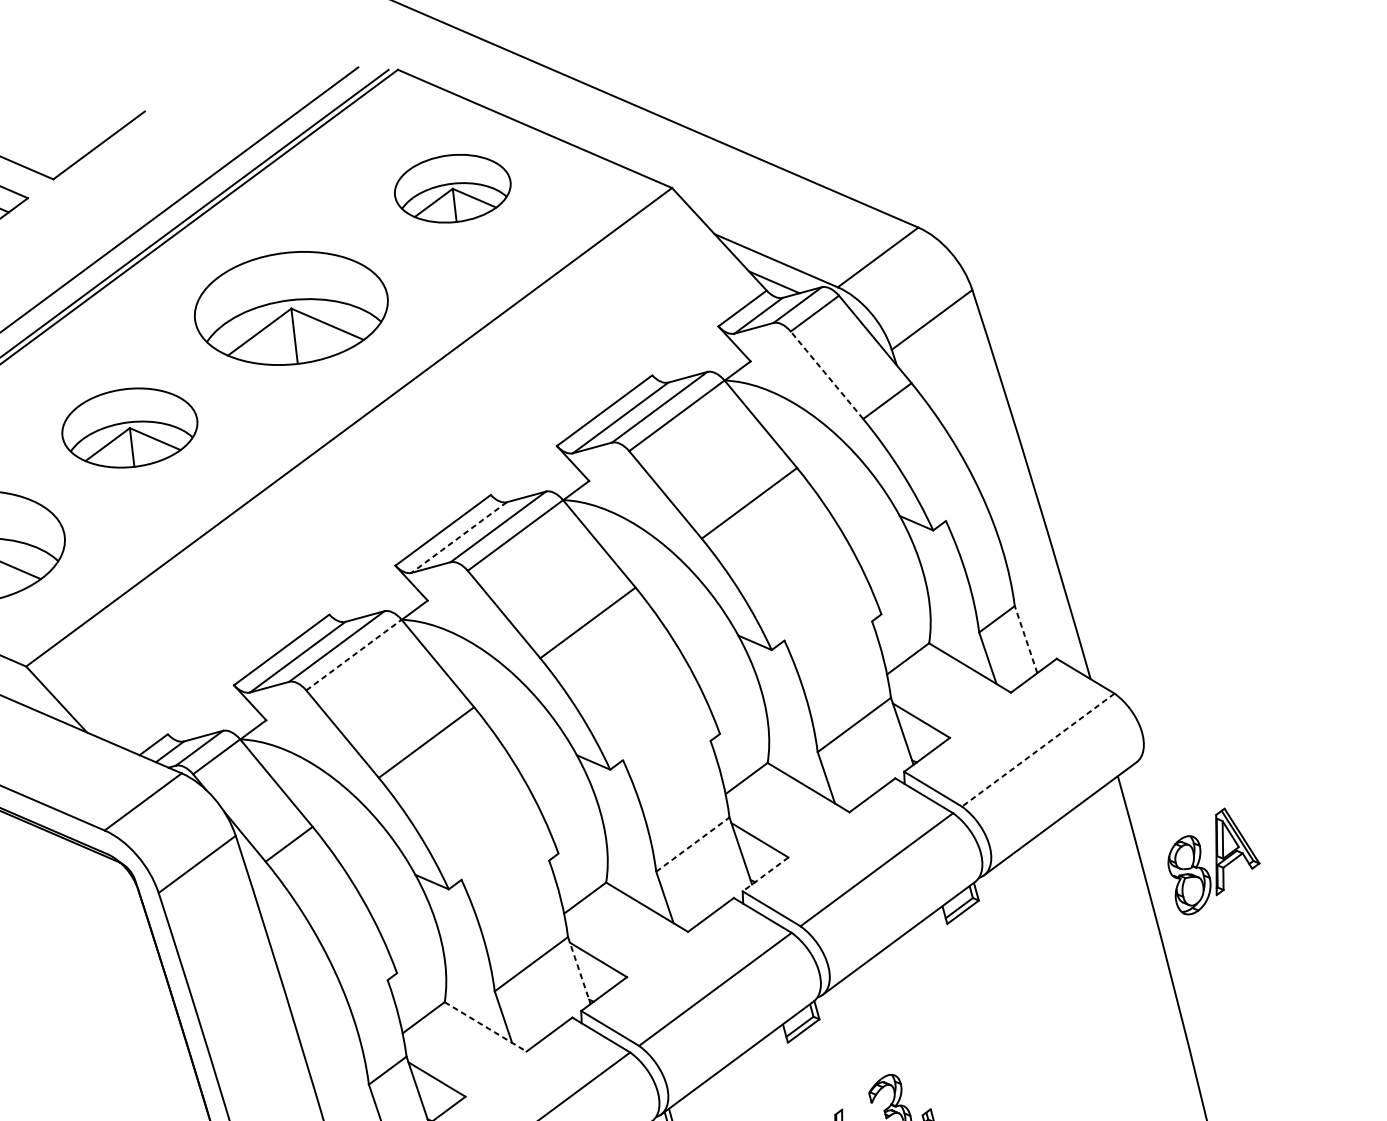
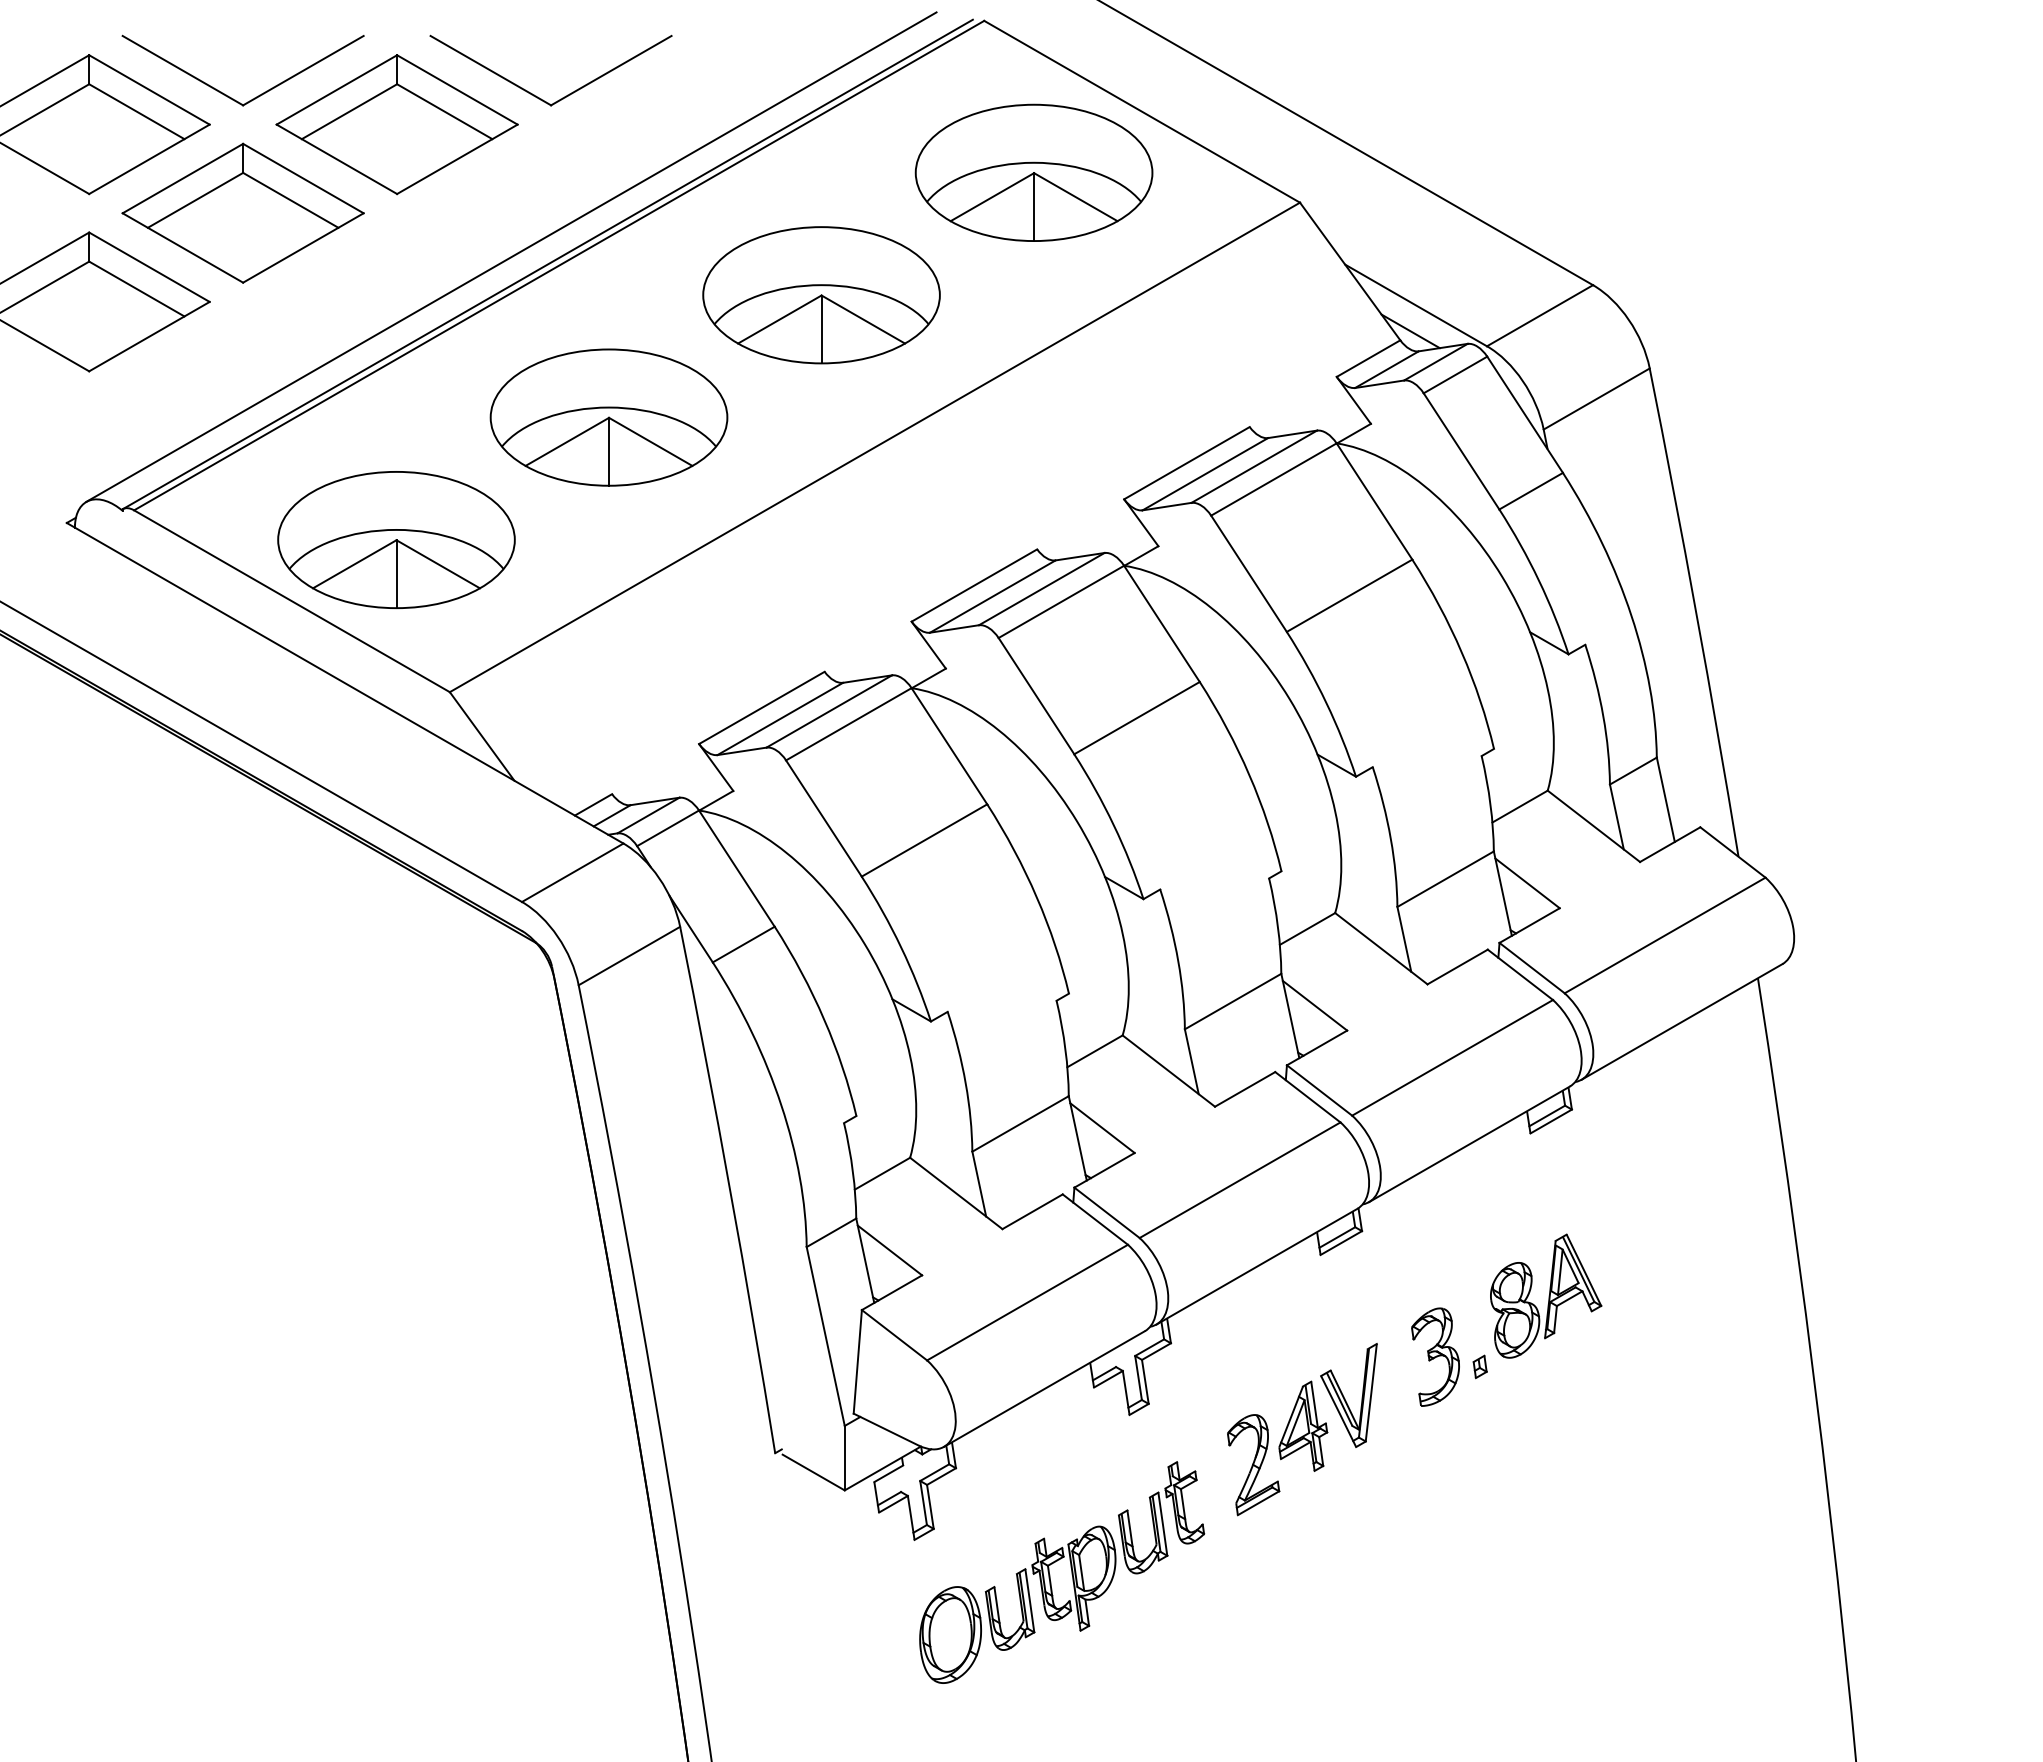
part: (452, 188) -> (1033, 172), size x1.67
line: (826, 374) -> (1461, 450), dashed -> solid
part: (129, 428) -> (608, 417), size x1.43
line: (458, 537) -> (992, 596), dashed -> solid
line: (1025, 639) -> (1665, 799), dashed -> solid
line: (354, 655) -> (849, 724), dashed -> solid
line: (1038, 750) -> (1665, 935), dashed -> solid
line: (693, 844) -> (1233, 1001), dashed -> solid
part: (1213, 860) -> (1546, 1295), moved
line: (765, 874) -> (1317, 1047), dashed -> solid
line: (579, 970) -> (1077, 1138), dashed -> solid
line: (485, 1026) -> (956, 1193), dashed -> solid

